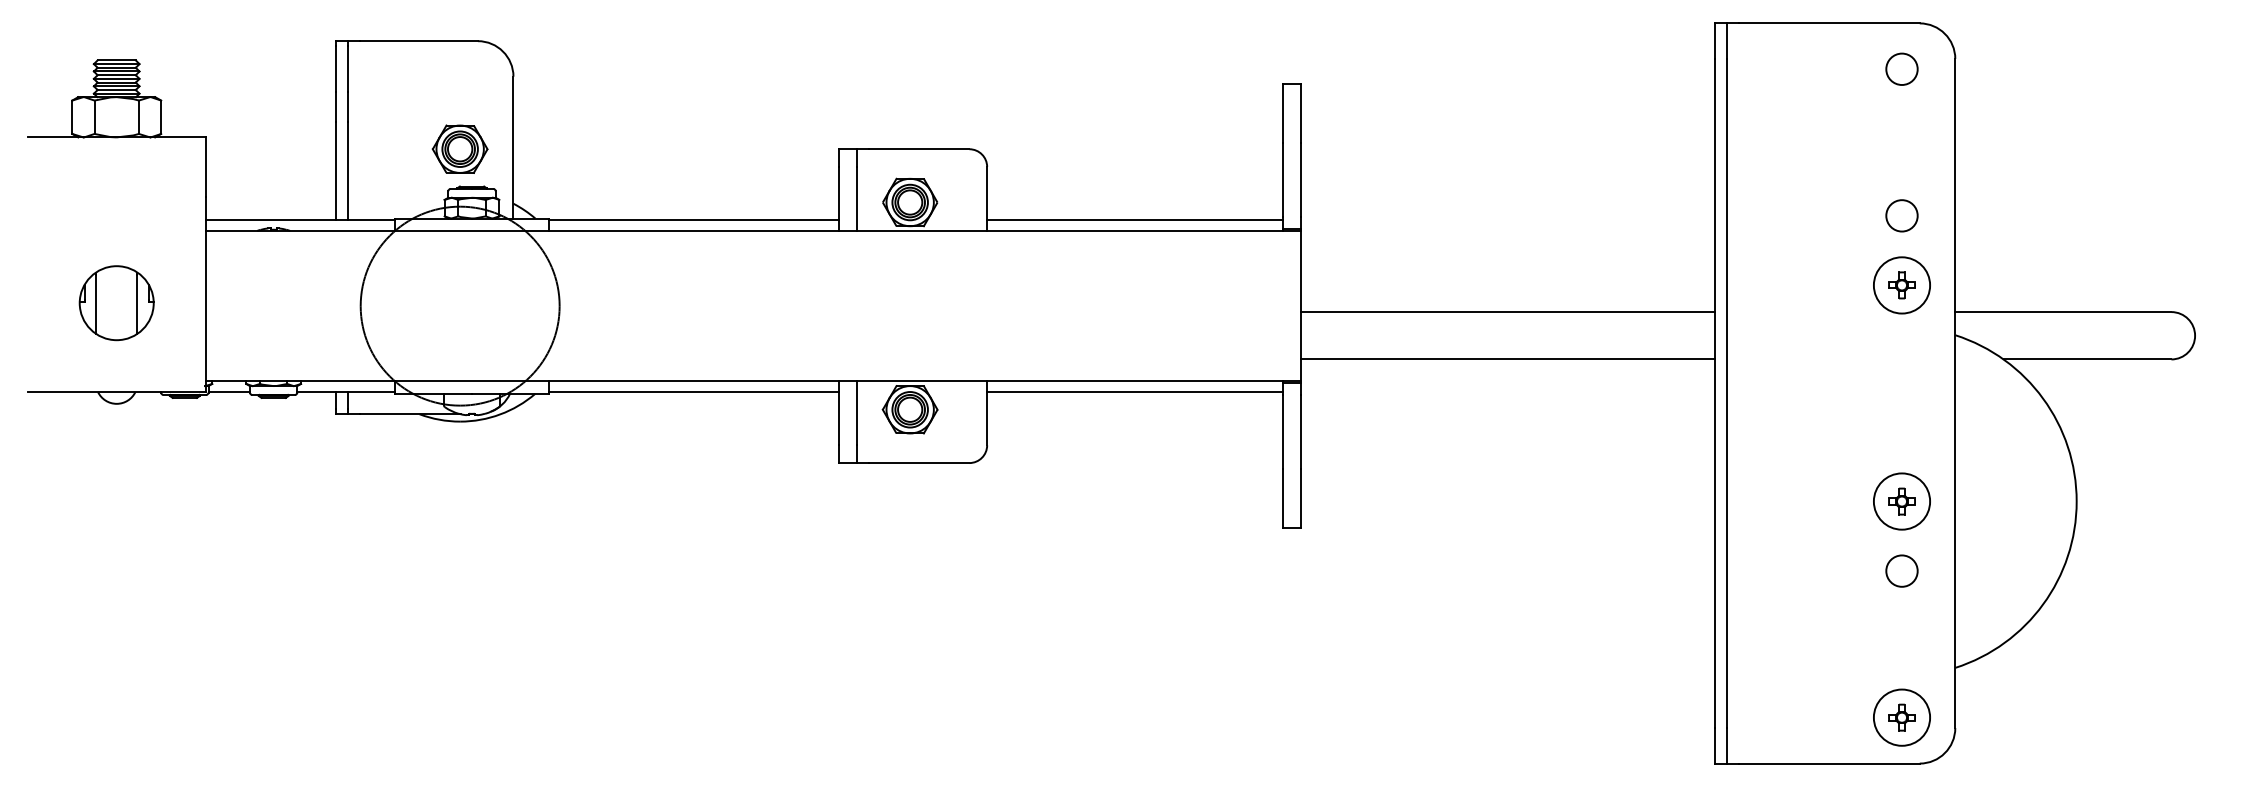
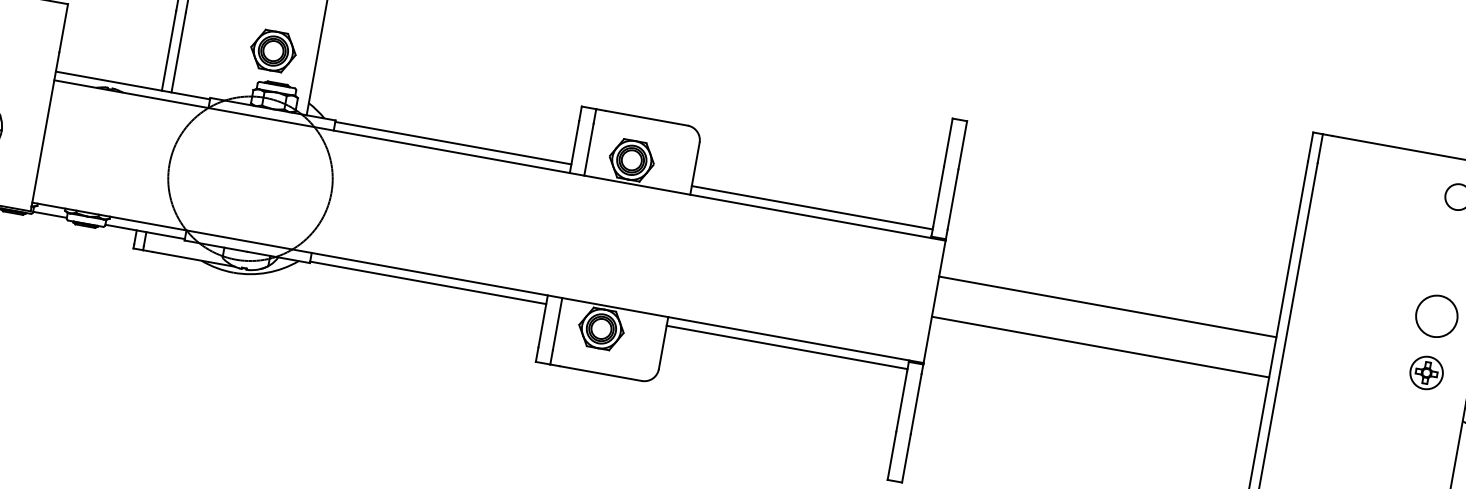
circle: (1901, 215) -> (1436, 316), size x1.6
circle: (1901, 285) -> (1426, 372), size x0.7
line: (1507, 312) -> (1107, 307), moved
line: (1507, 359) -> (1099, 347), moved

